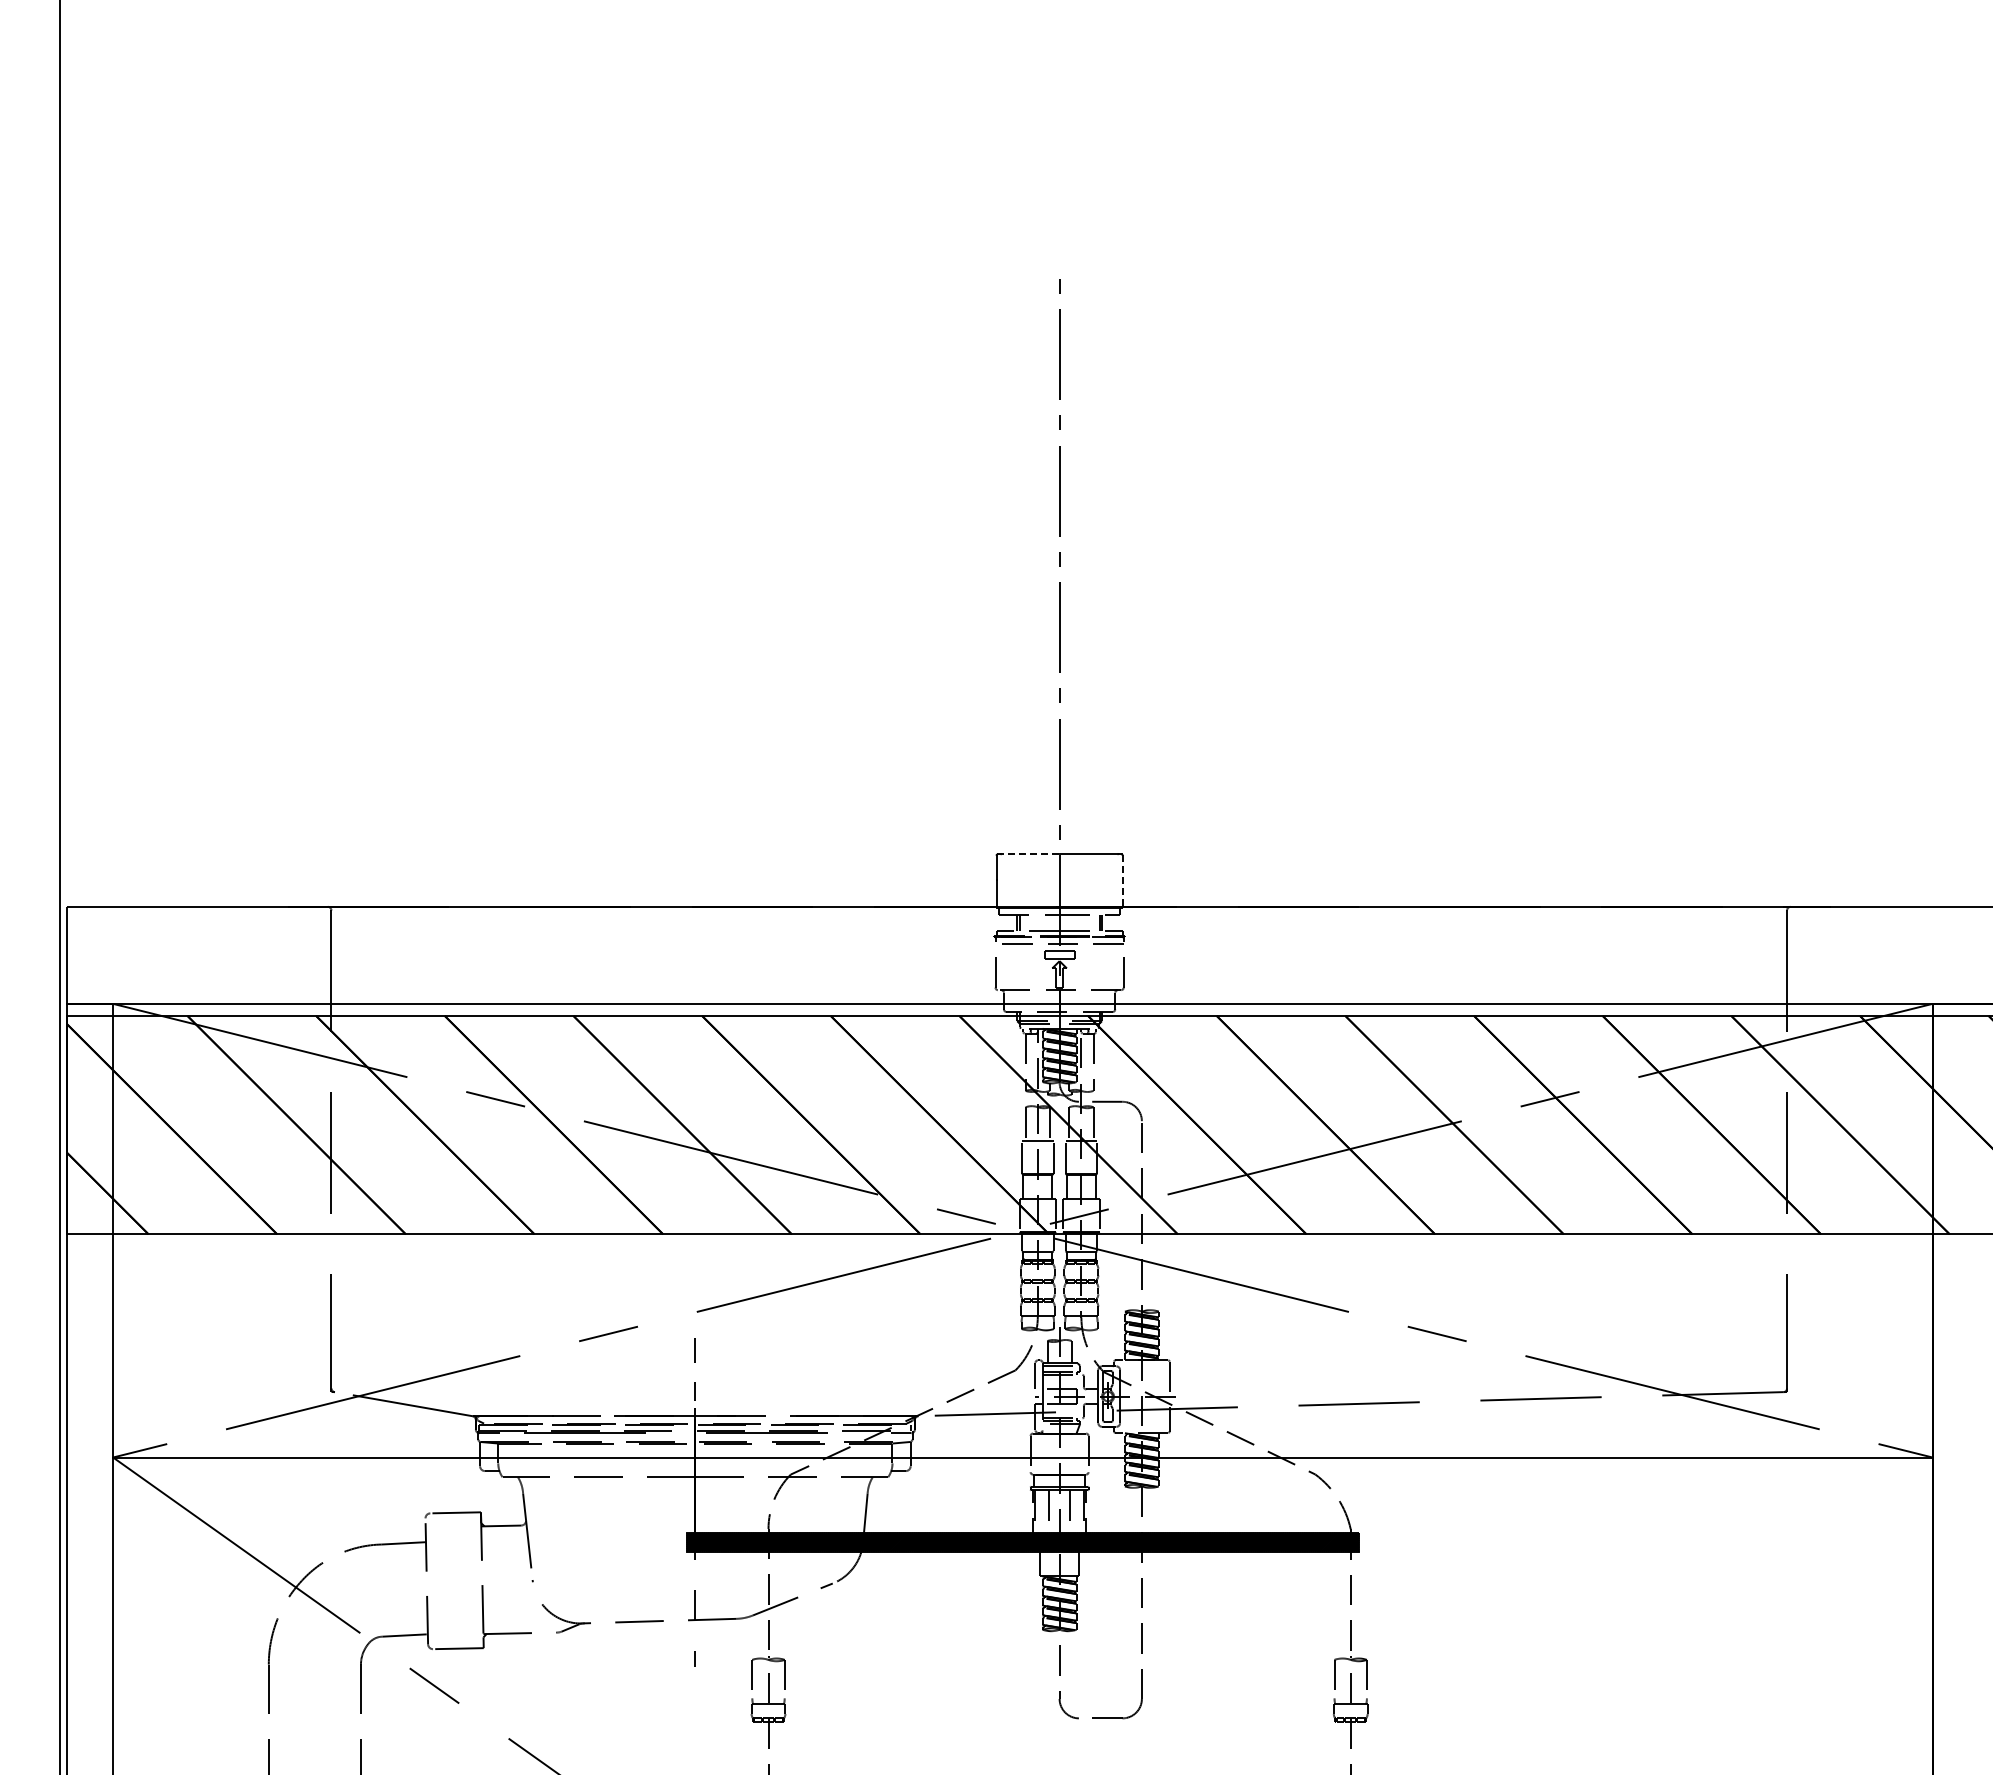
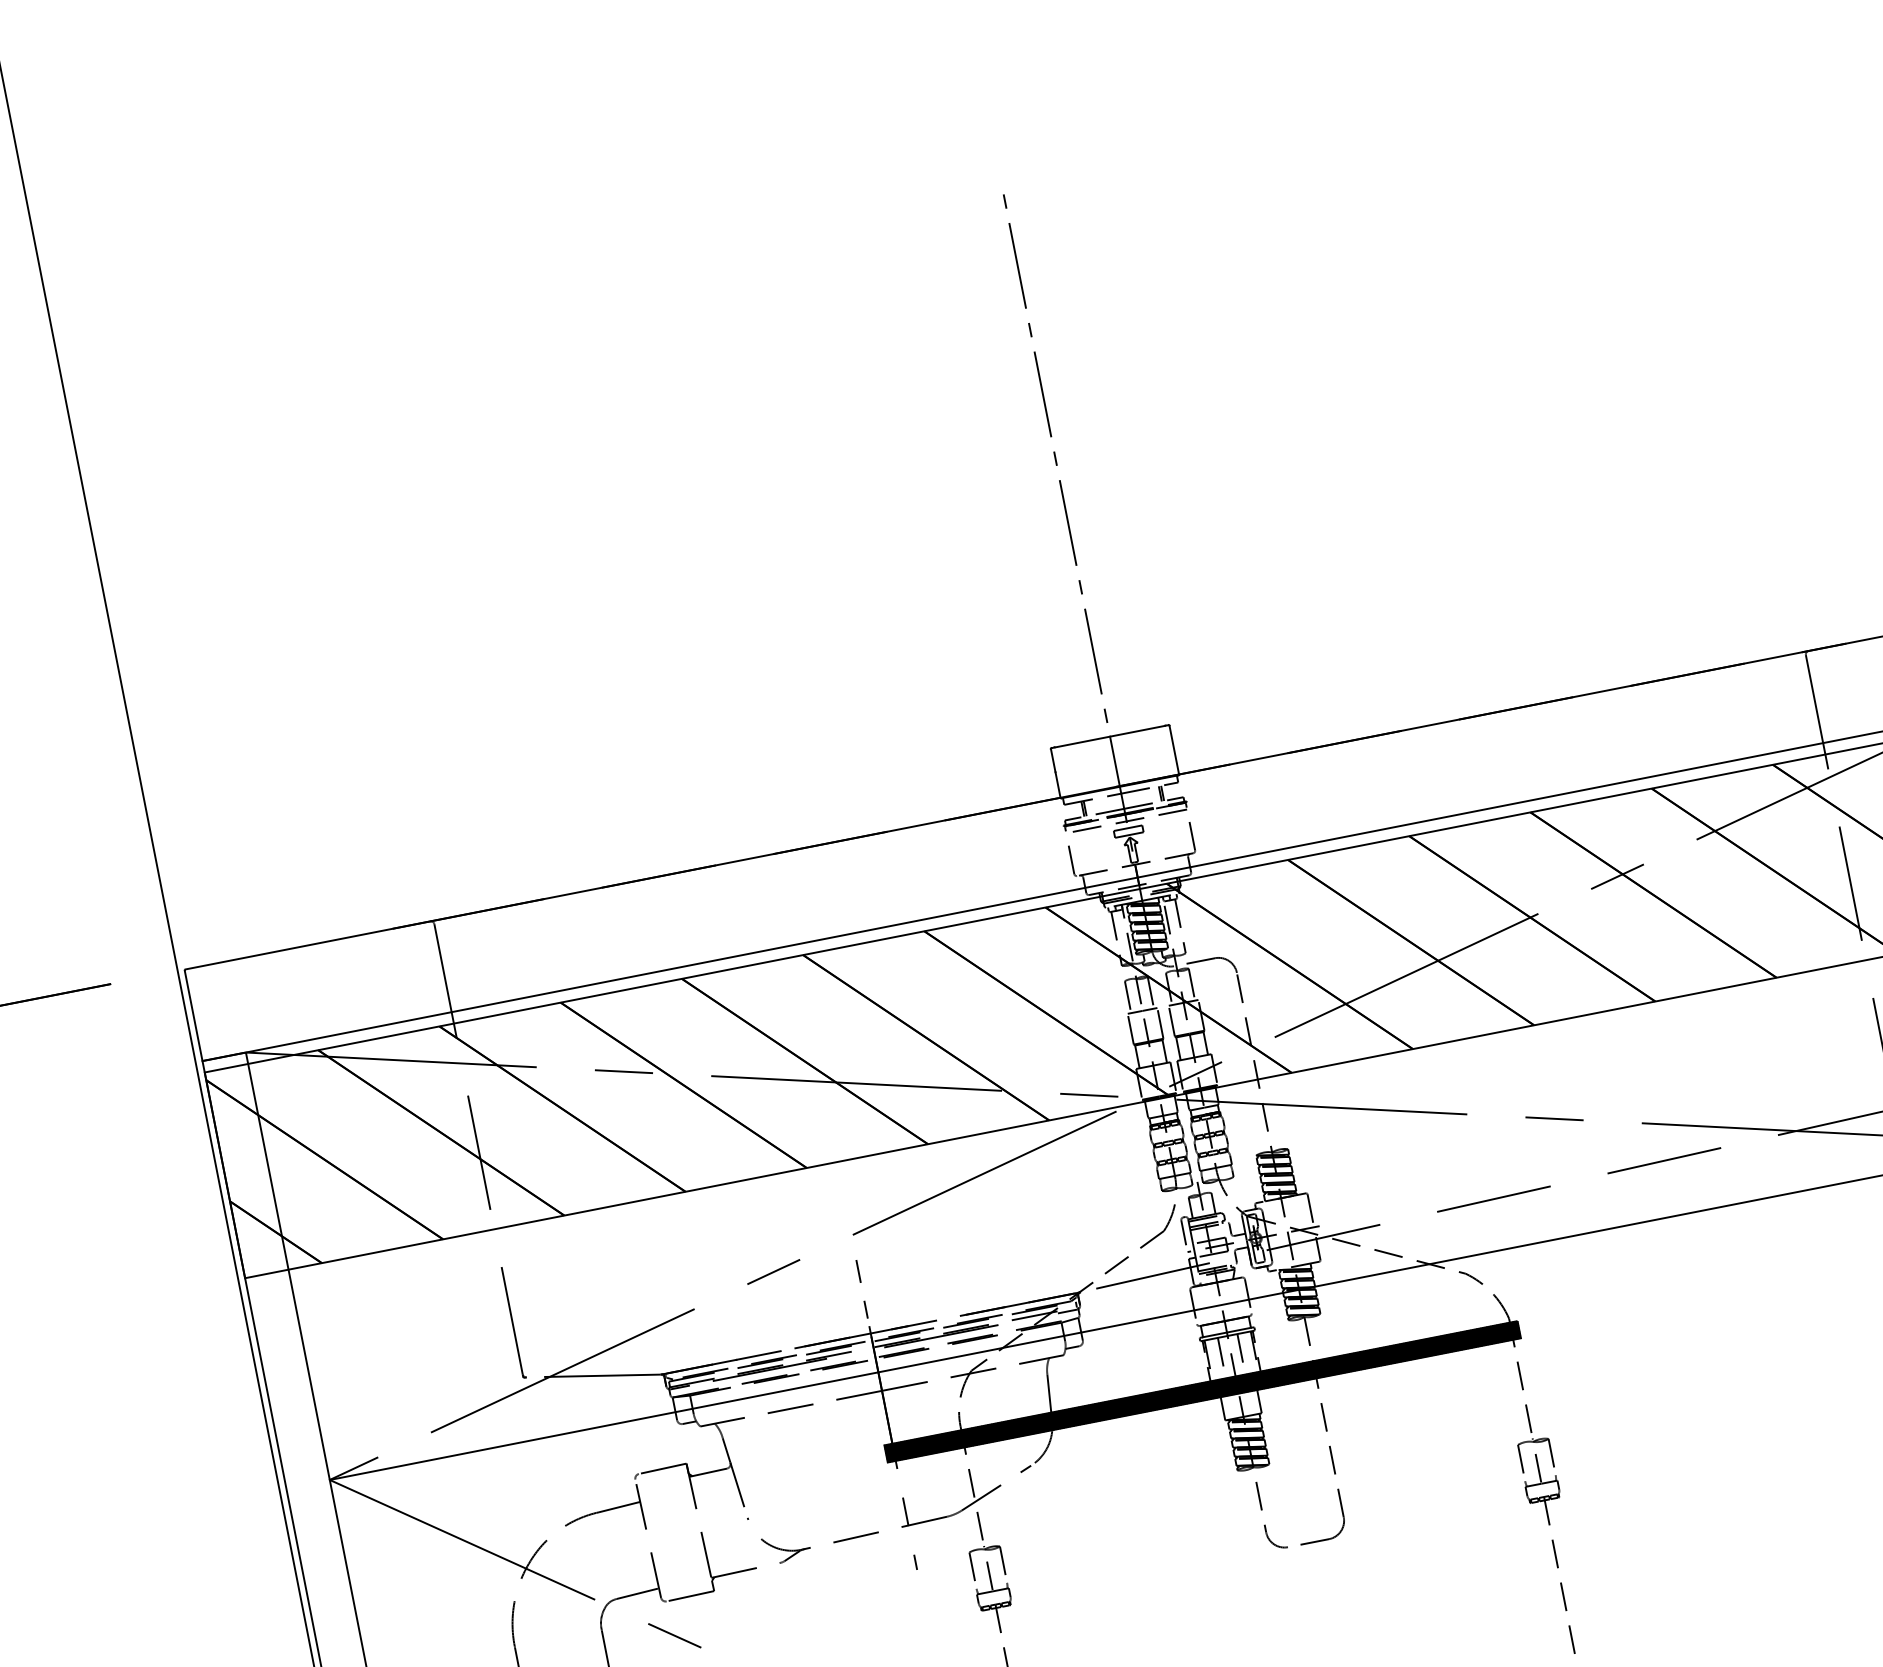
line: (1029, 854) -> (1081, 742), dashed -> solid
line: (1122, 880) -> (1174, 749), dashed -> solid

